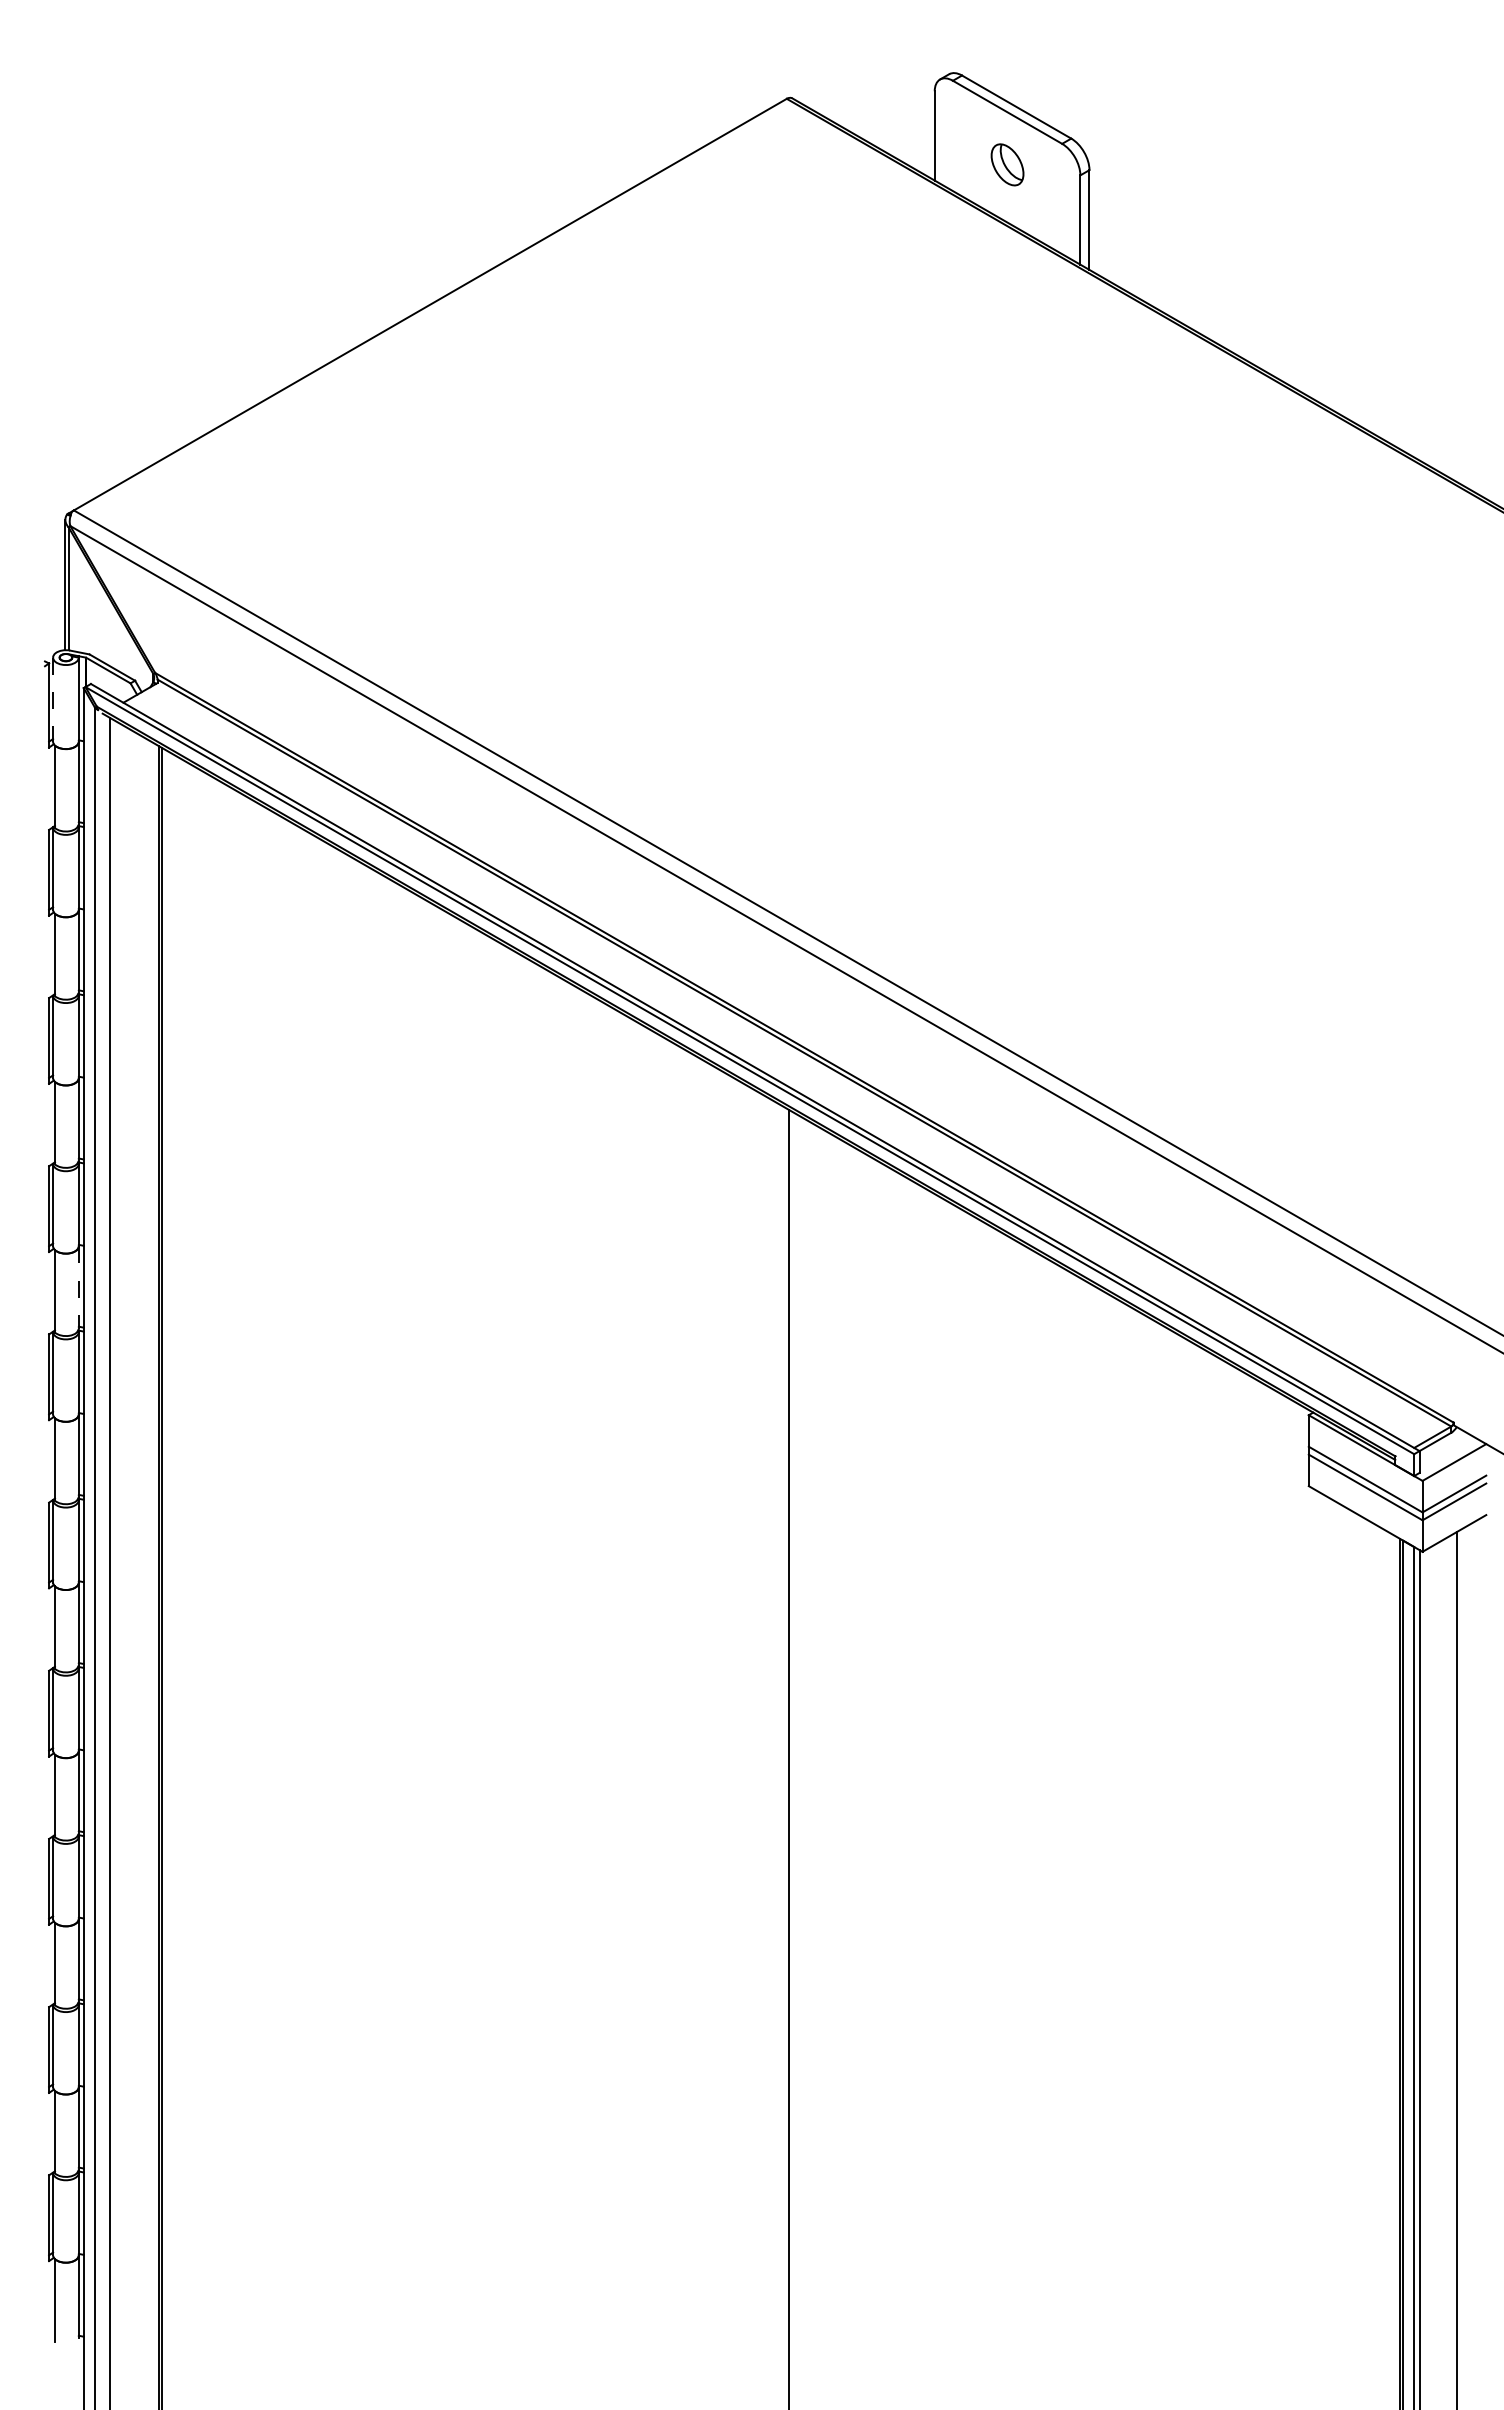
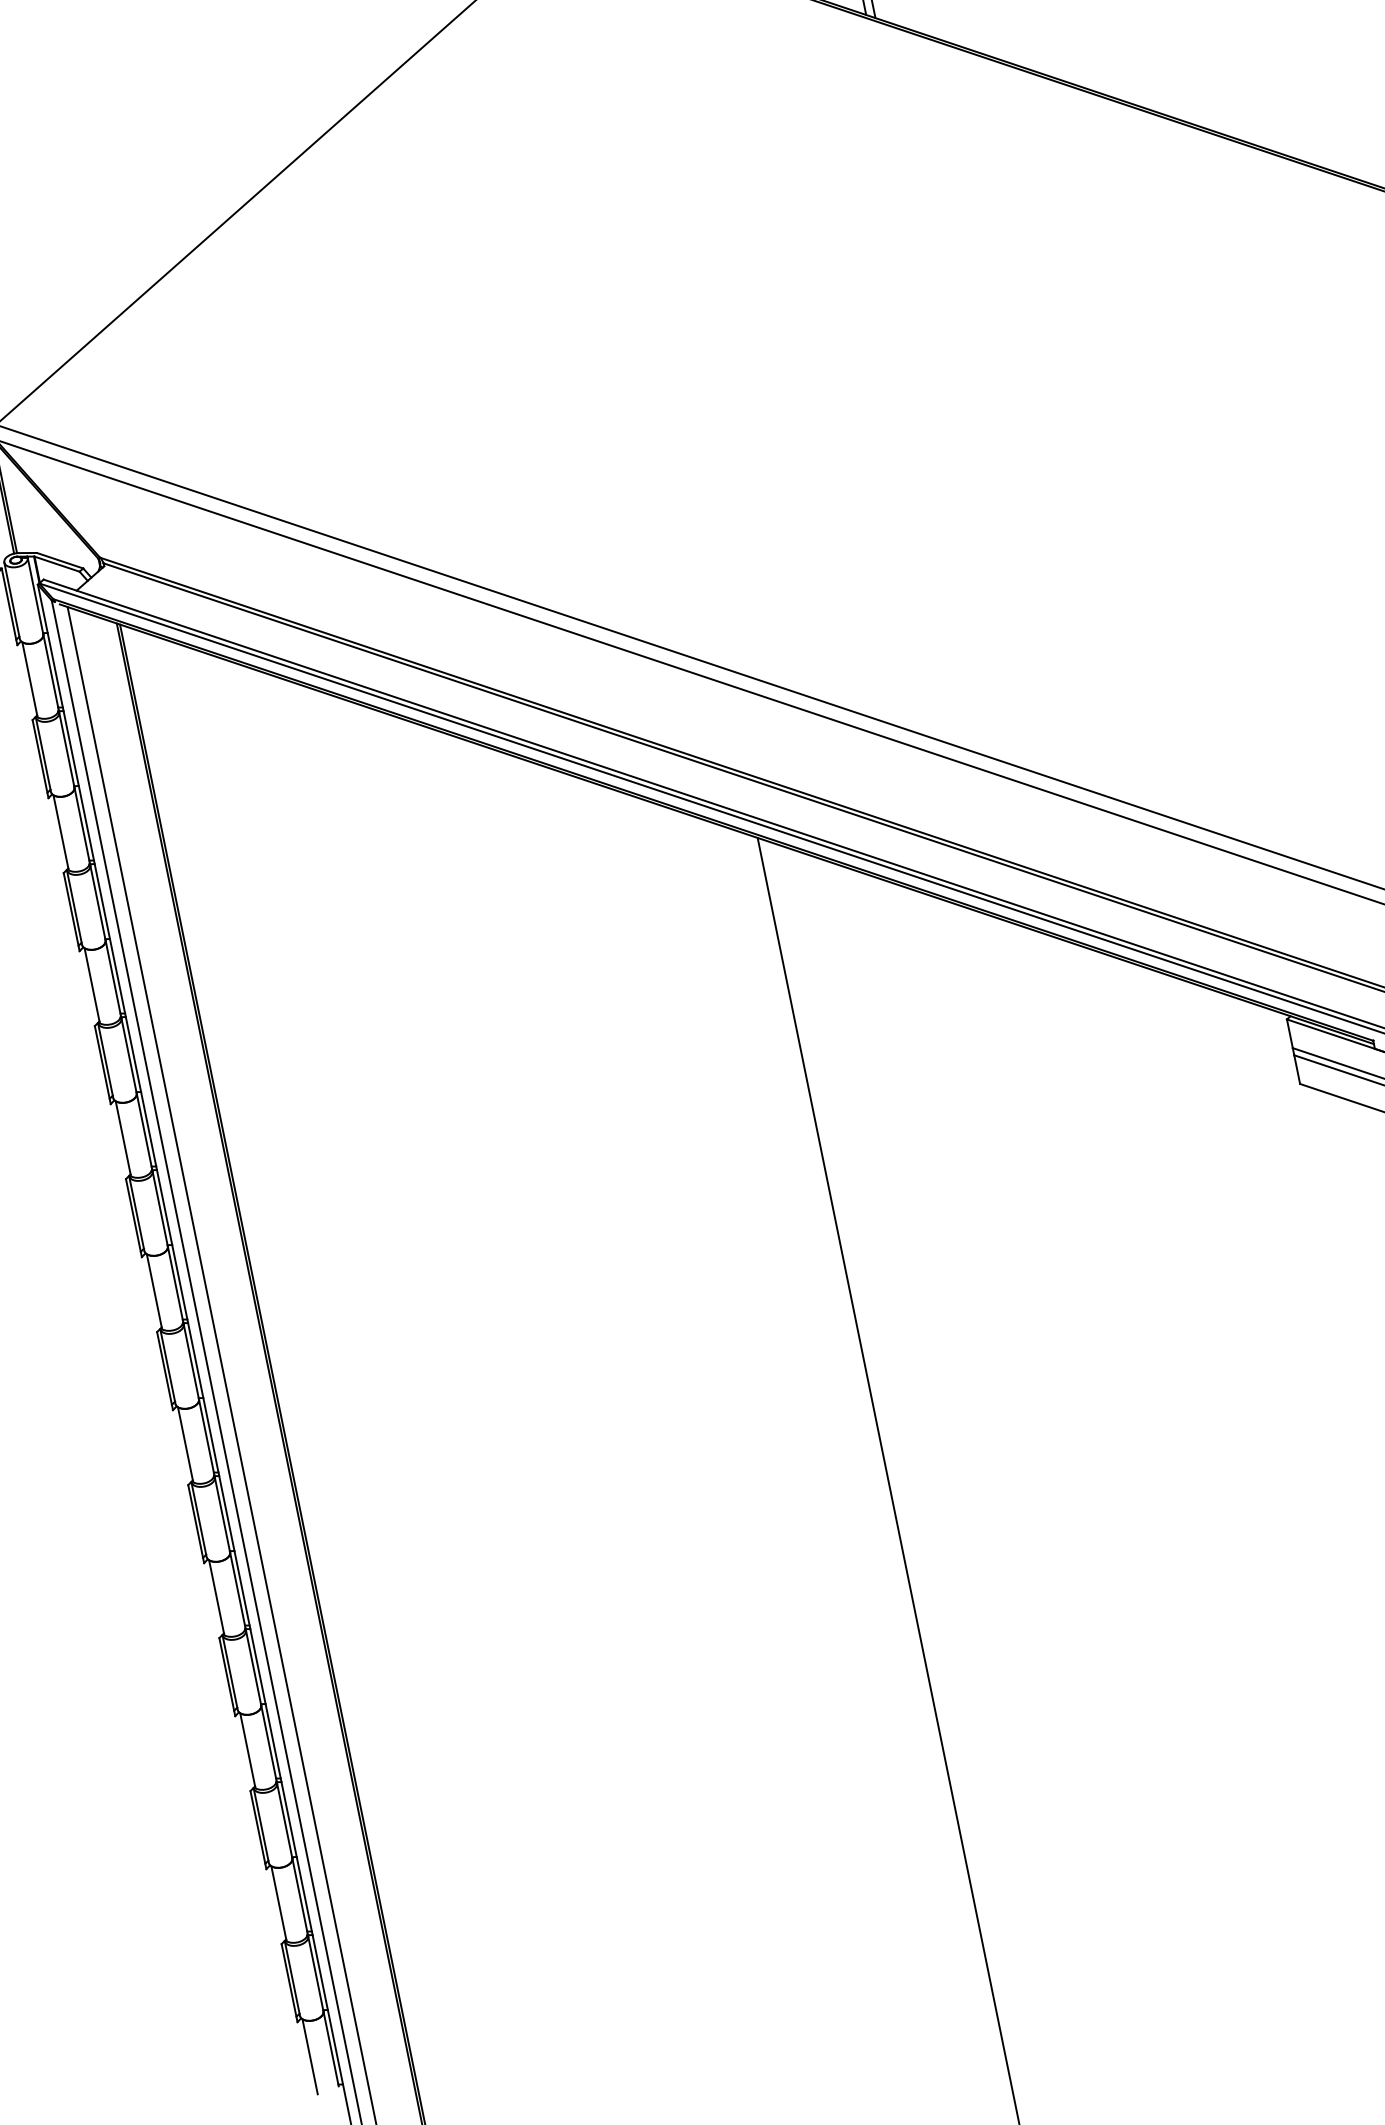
line: (53, 700) -> (12, 601), dashed -> solid
line: (78, 1287) -> (144, 1130), dashed -> solid

